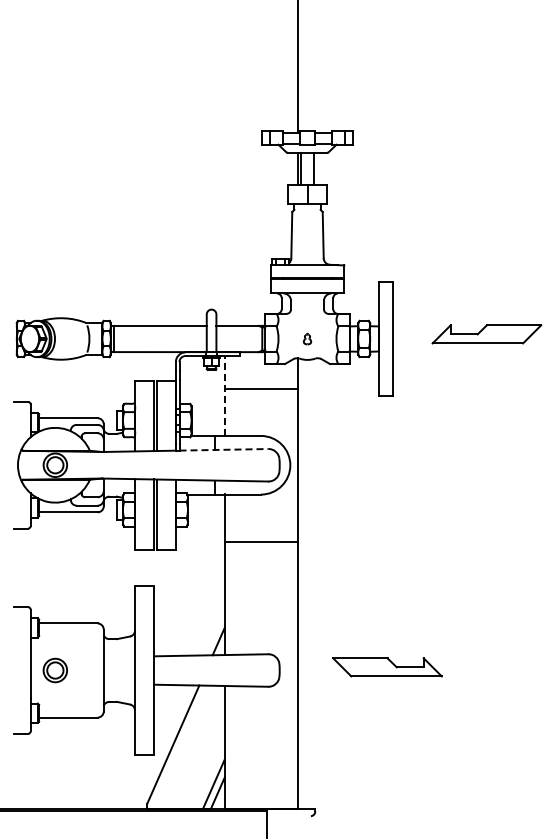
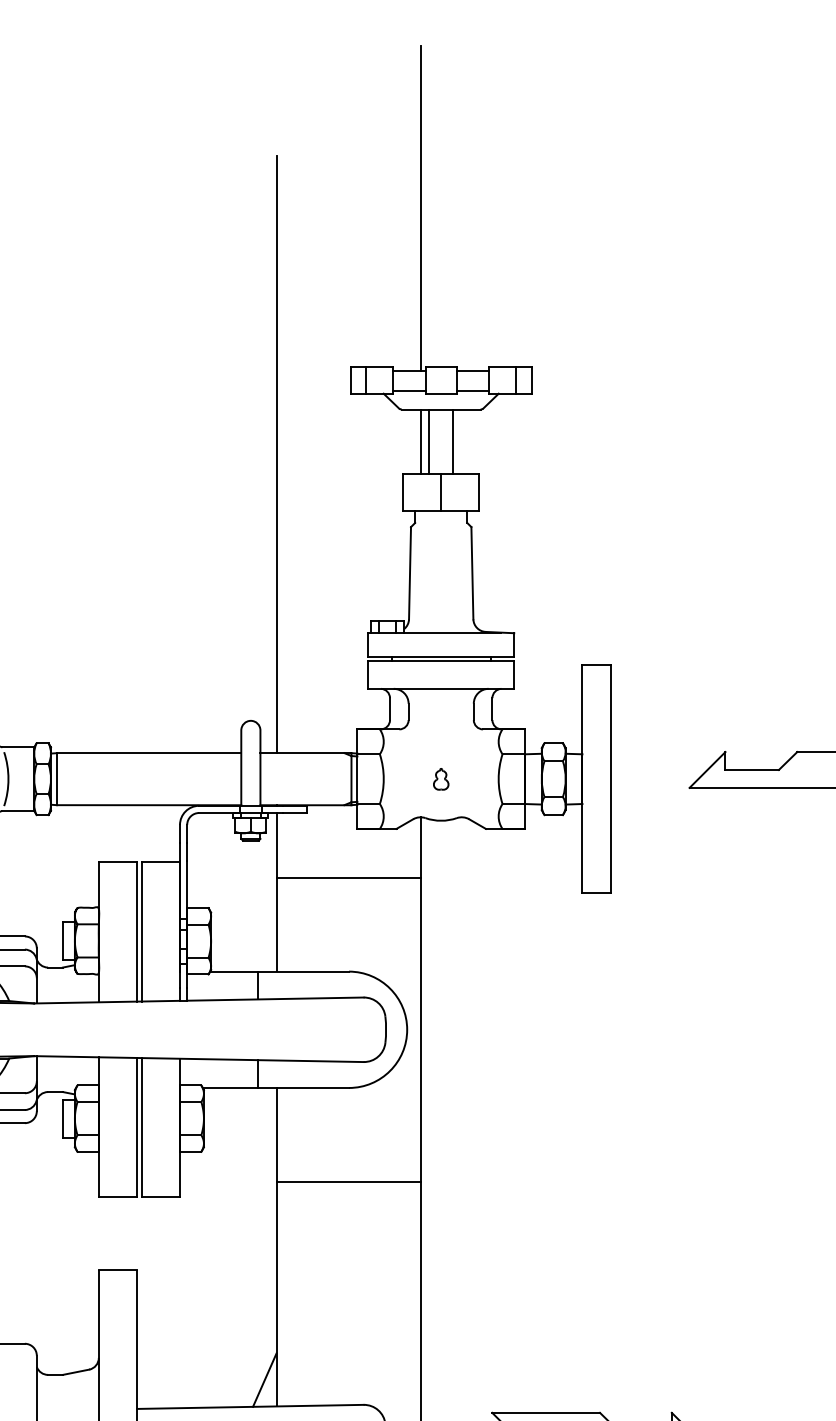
line: (224, 175) -> (276, 454), added
line: (224, 395) -> (276, 891), dashed -> solid
line: (224, 449) -> (276, 998), dashed -> solid

